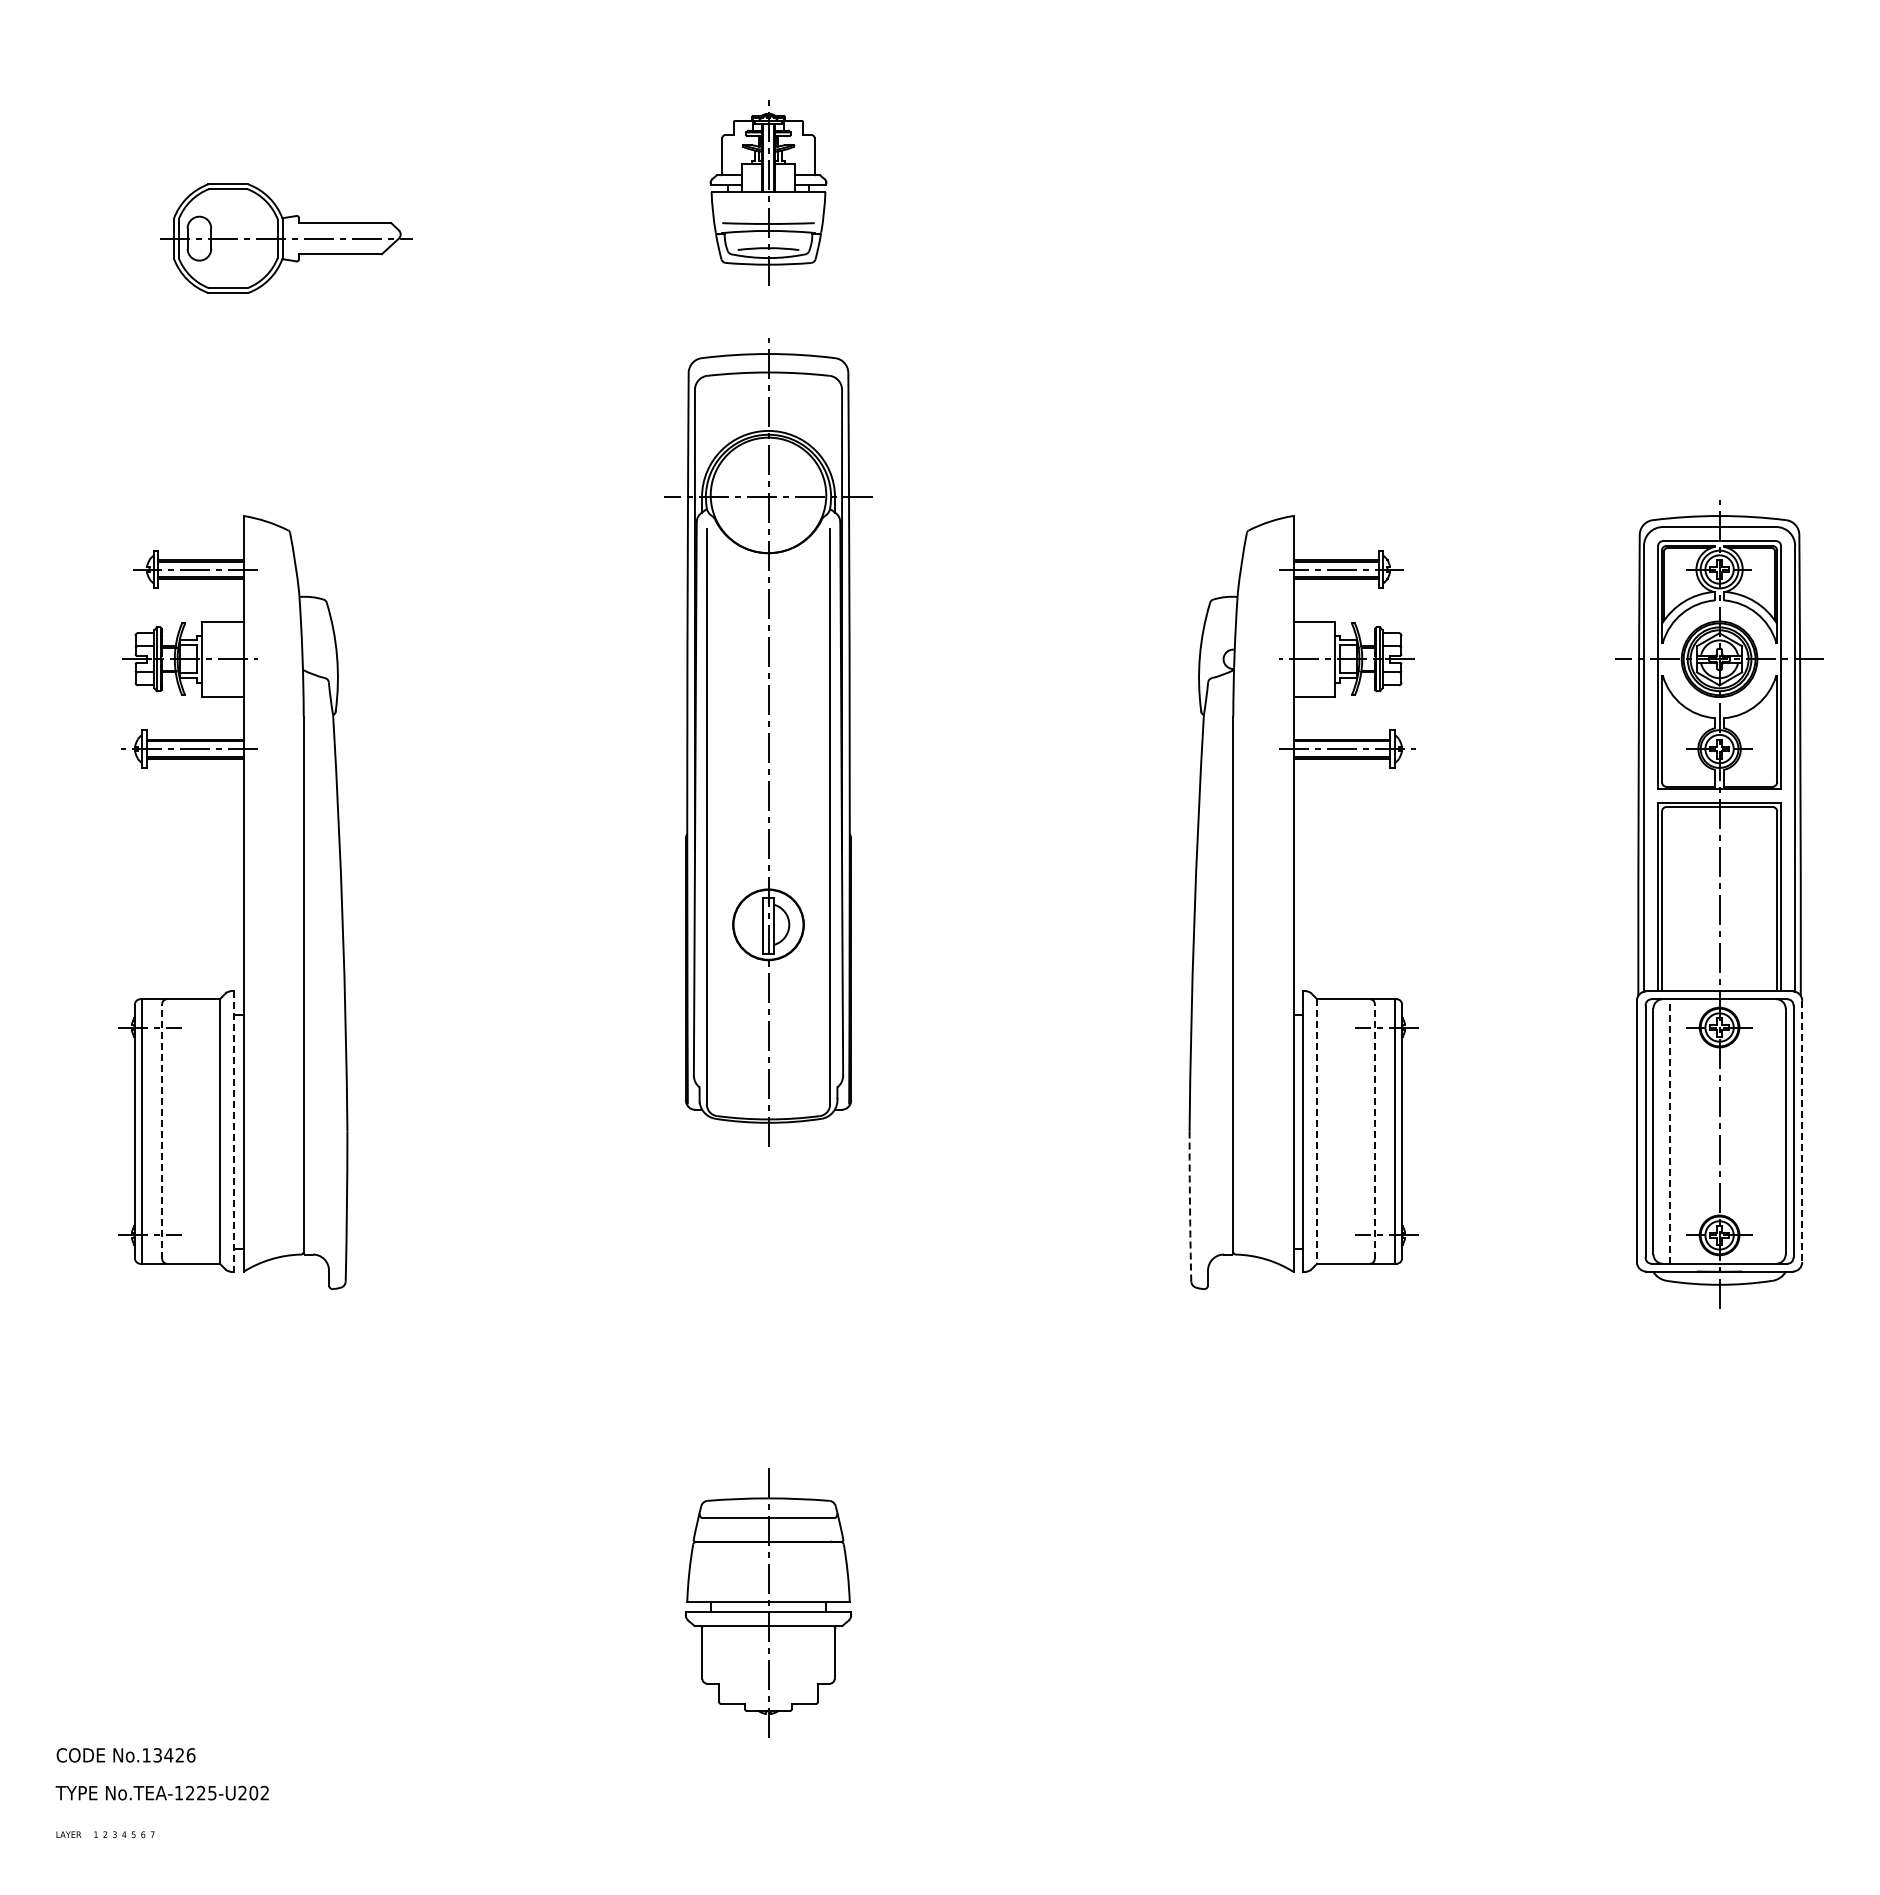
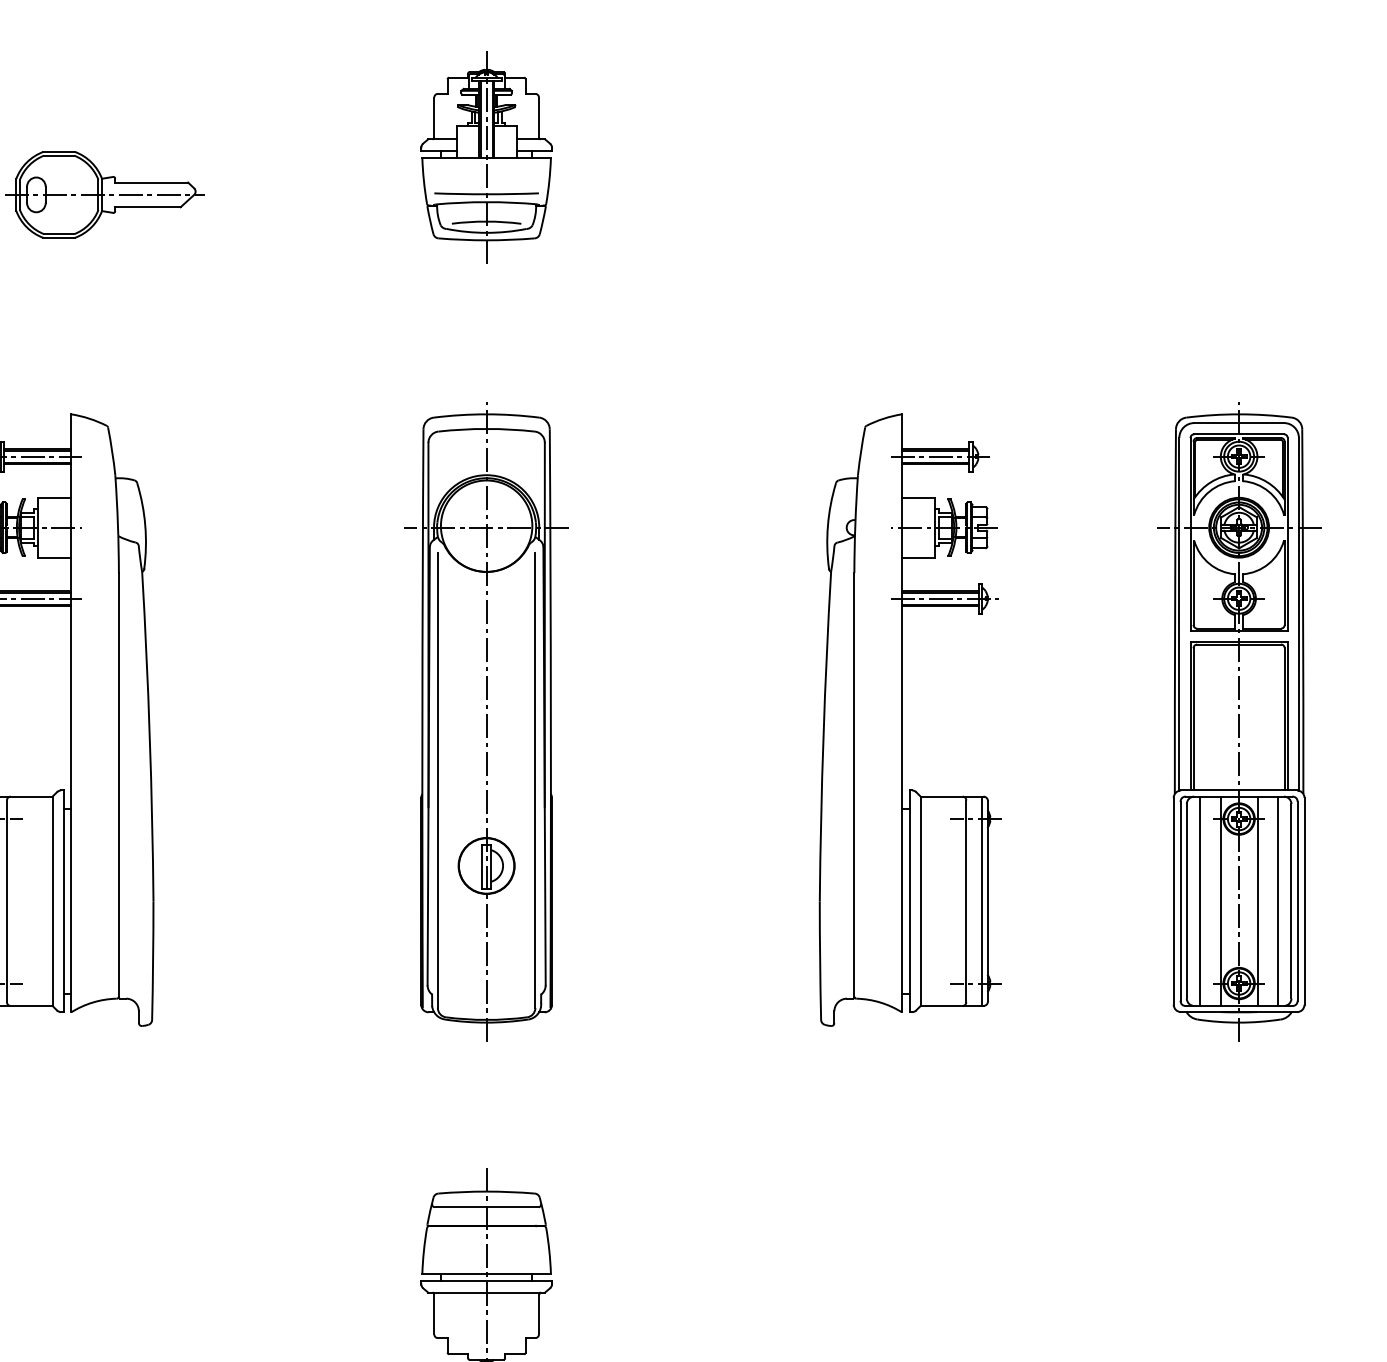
part: (768, 191) -> (486, 157), size x1.43
part: (768, 742) -> (486, 721), moved
line: (1670, 1130) -> (1200, 900), dashed -> solid
line: (162, 1131) -> (7, 901), dashed -> solid
line: (234, 1131) -> (64, 901), dashed -> solid
line: (1317, 1131) -> (921, 901), dashed -> solid
line: (1374, 1131) -> (966, 901), dashed -> solid
line: (1696, 1131) -> (1220, 901), added
line: (1742, 1131) -> (1257, 901), added
line: (1768, 1131) -> (1277, 901), added
line: (1802, 1131) -> (1304, 901), dashed -> solid
arc: (1190, 1206) -> (820, 960), dashed -> solid

